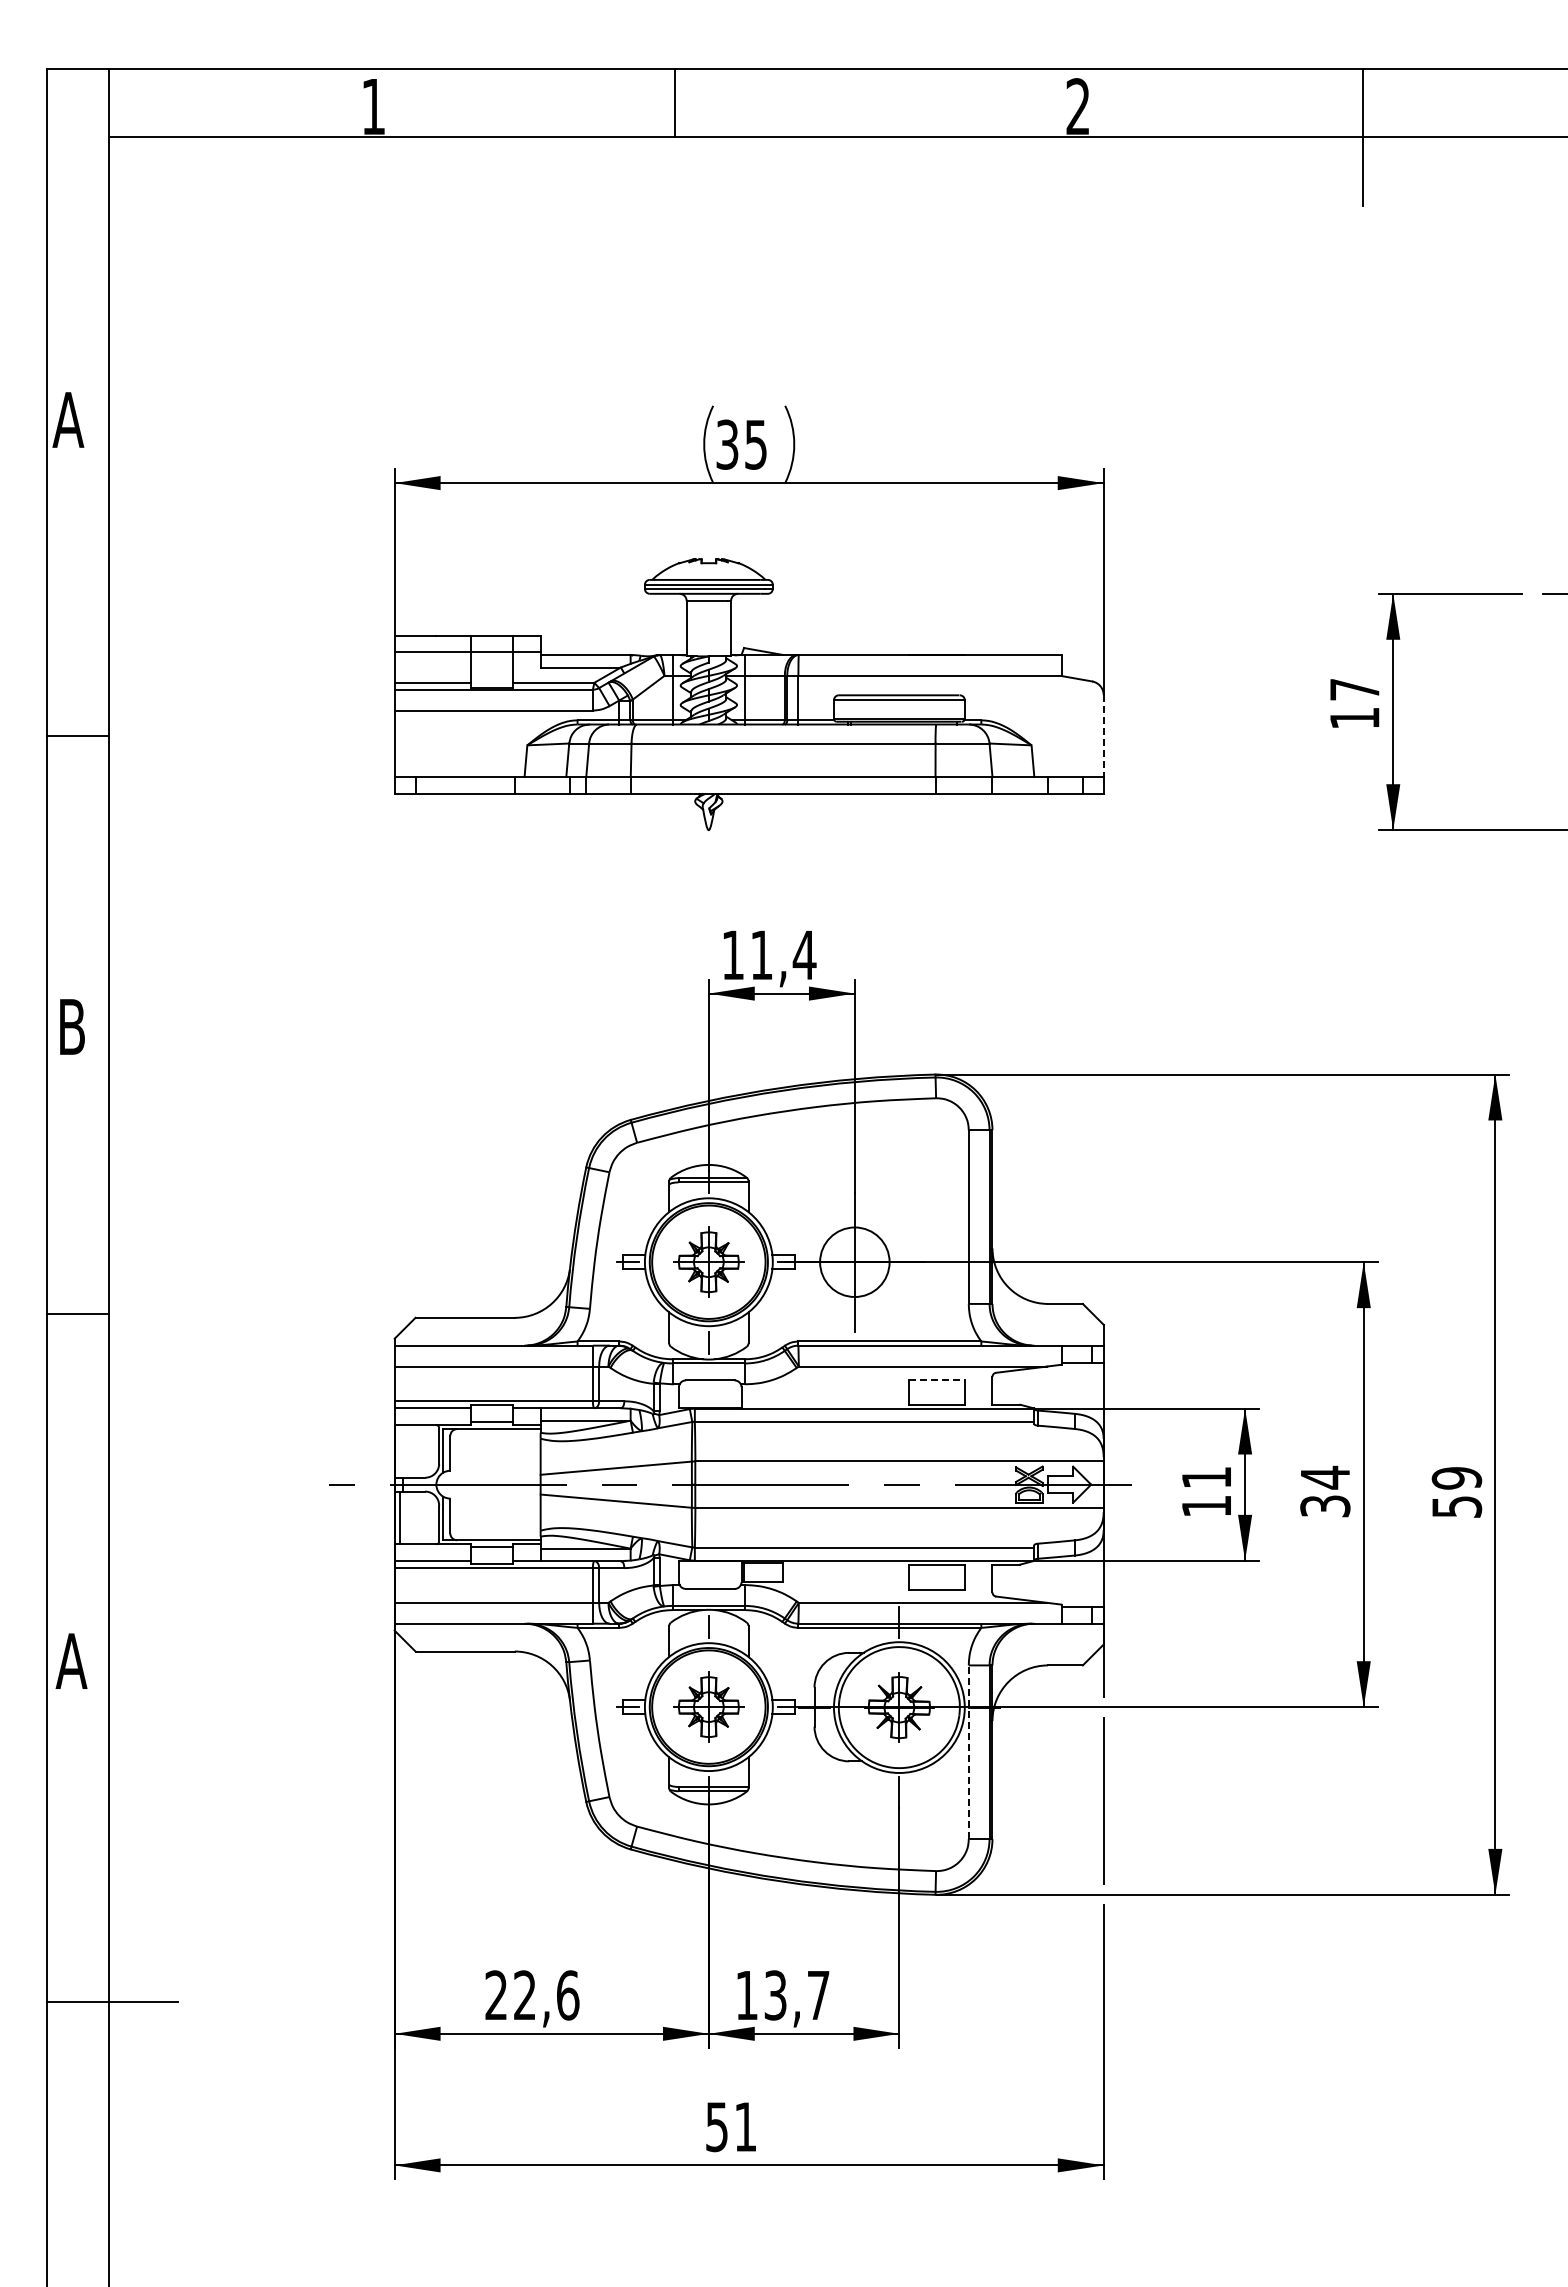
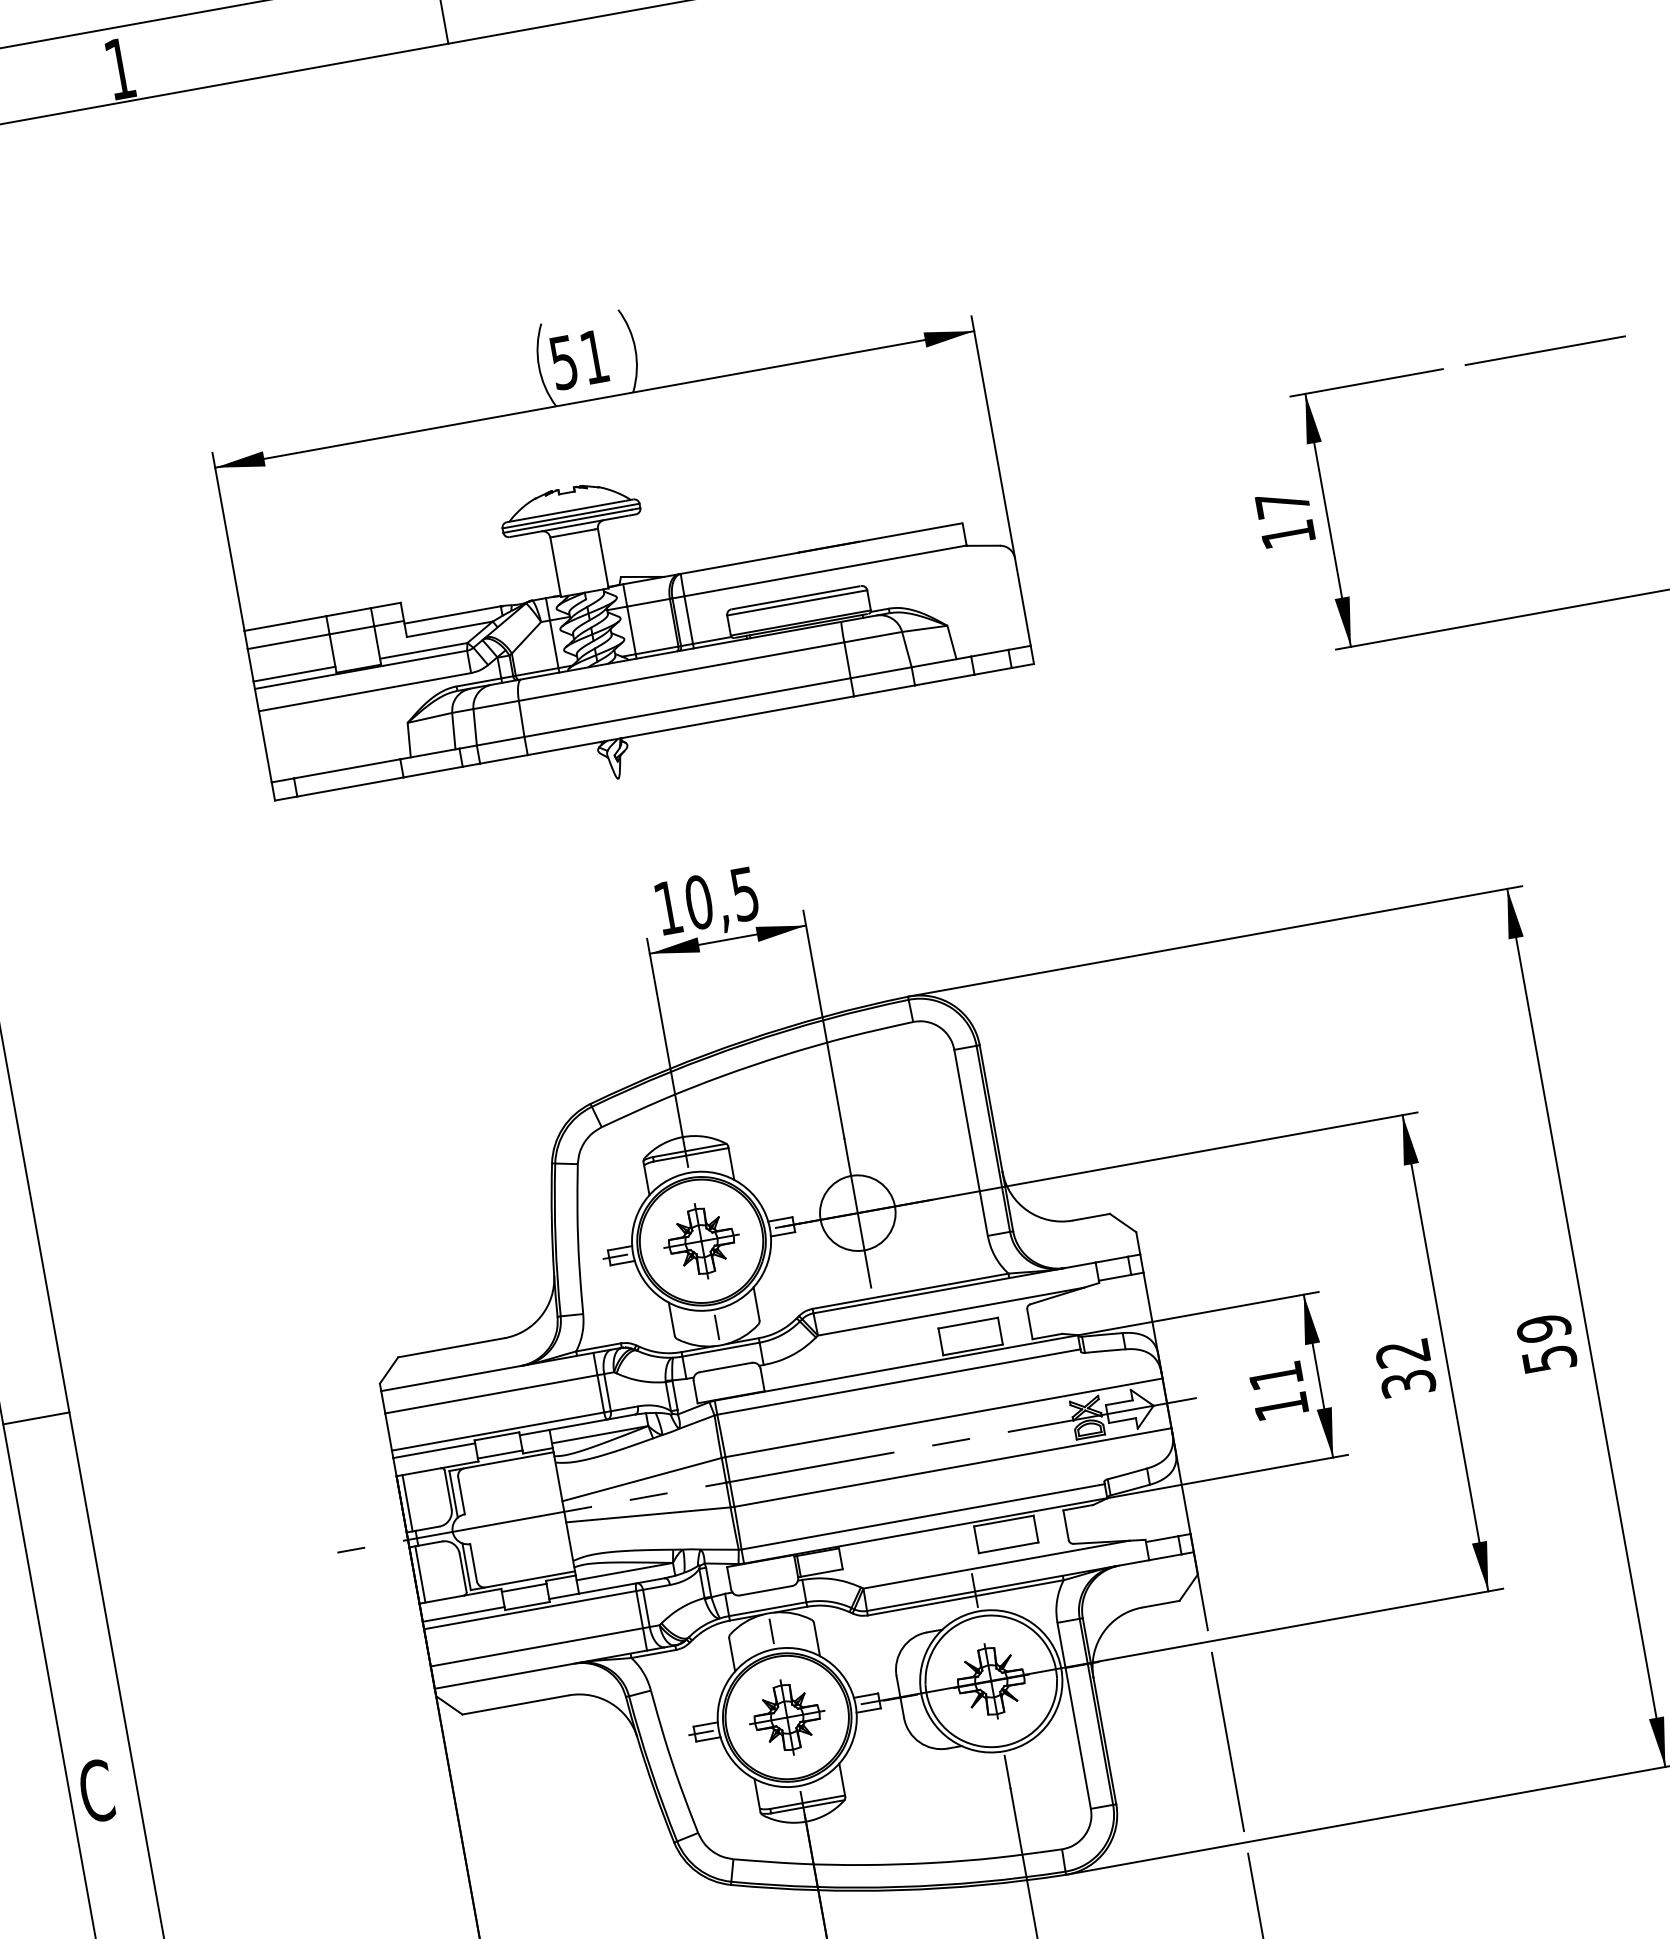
text: (741, 444) -> (578, 359), 35 -> 51
line: (1103, 736) -> (1022, 602), dashed -> solid
text: (783, 955) -> (722, 898), 11,4 -> 10,5
line: (936, 1379) -> (967, 1322), dashed -> solid
line: (400, 1451) -> (407, 1503), added
text: (1324, 1477) -> (1402, 1353), 34 -> 32
text: (71, 1661) -> (96, 1791), A -> C
line: (968, 1752) -> (1073, 1716), dashed -> solid

